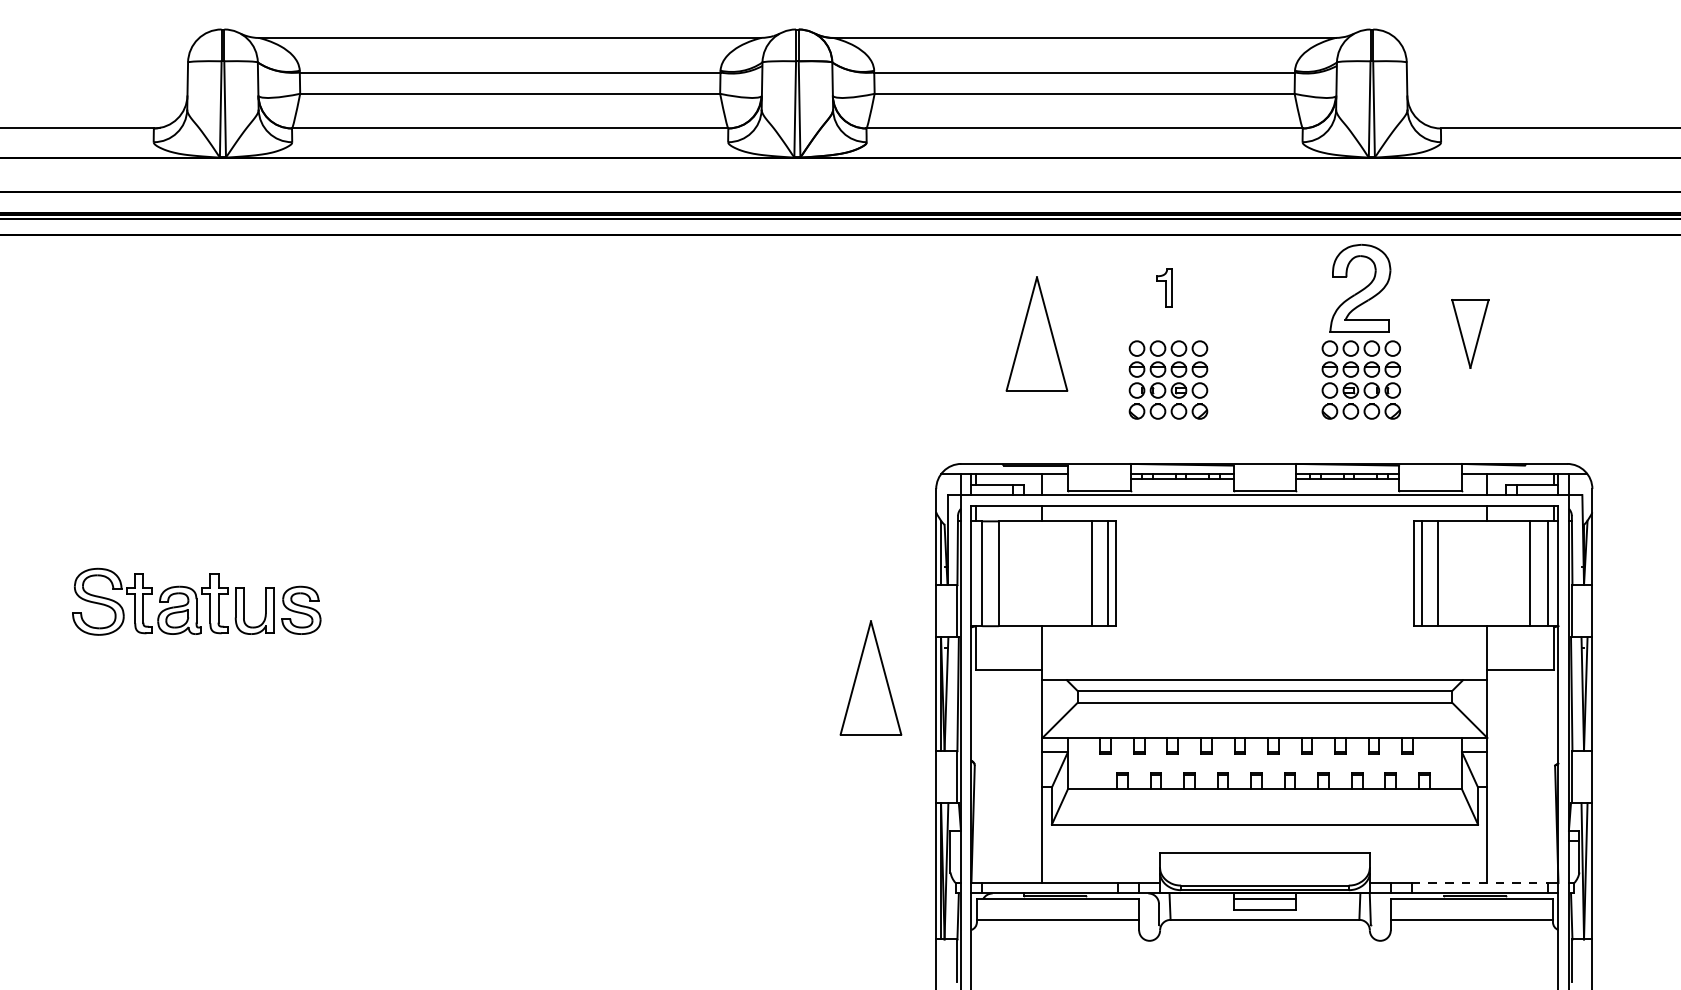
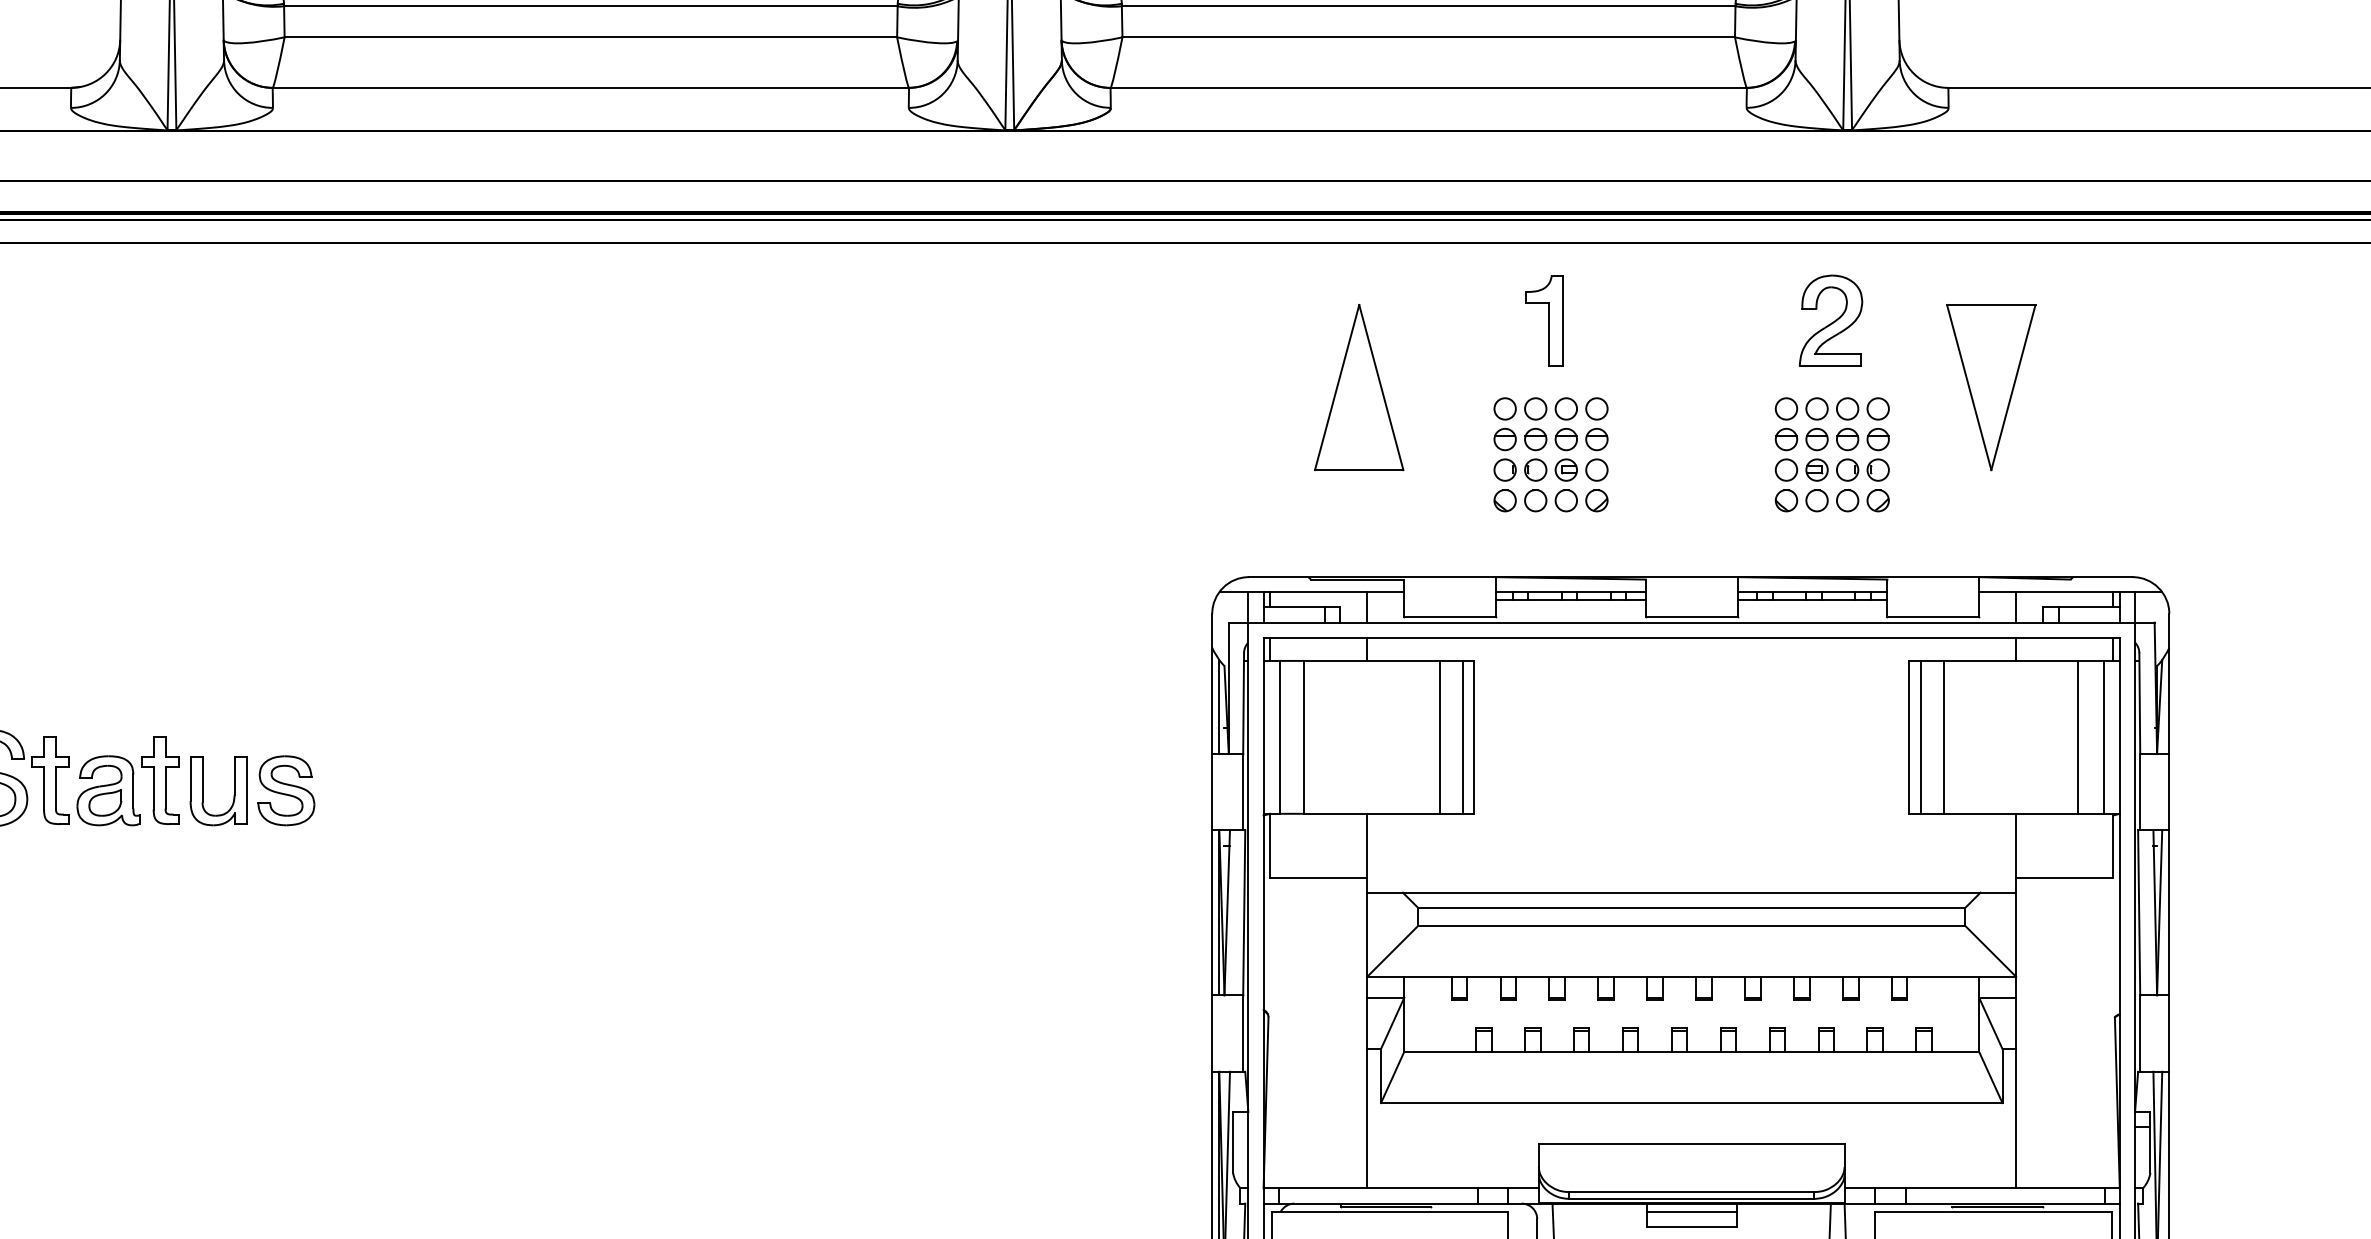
part: (1164, 287) -> (1545, 319), size x1.67
part: (1360, 287) -> (1831, 319), size x0.71
part: (1470, 333) -> (1991, 386), size x1.67
part: (870, 677) -> (1116, 888), removed
line: (1480, 882) -> (2006, 1187), dashed -> solid

